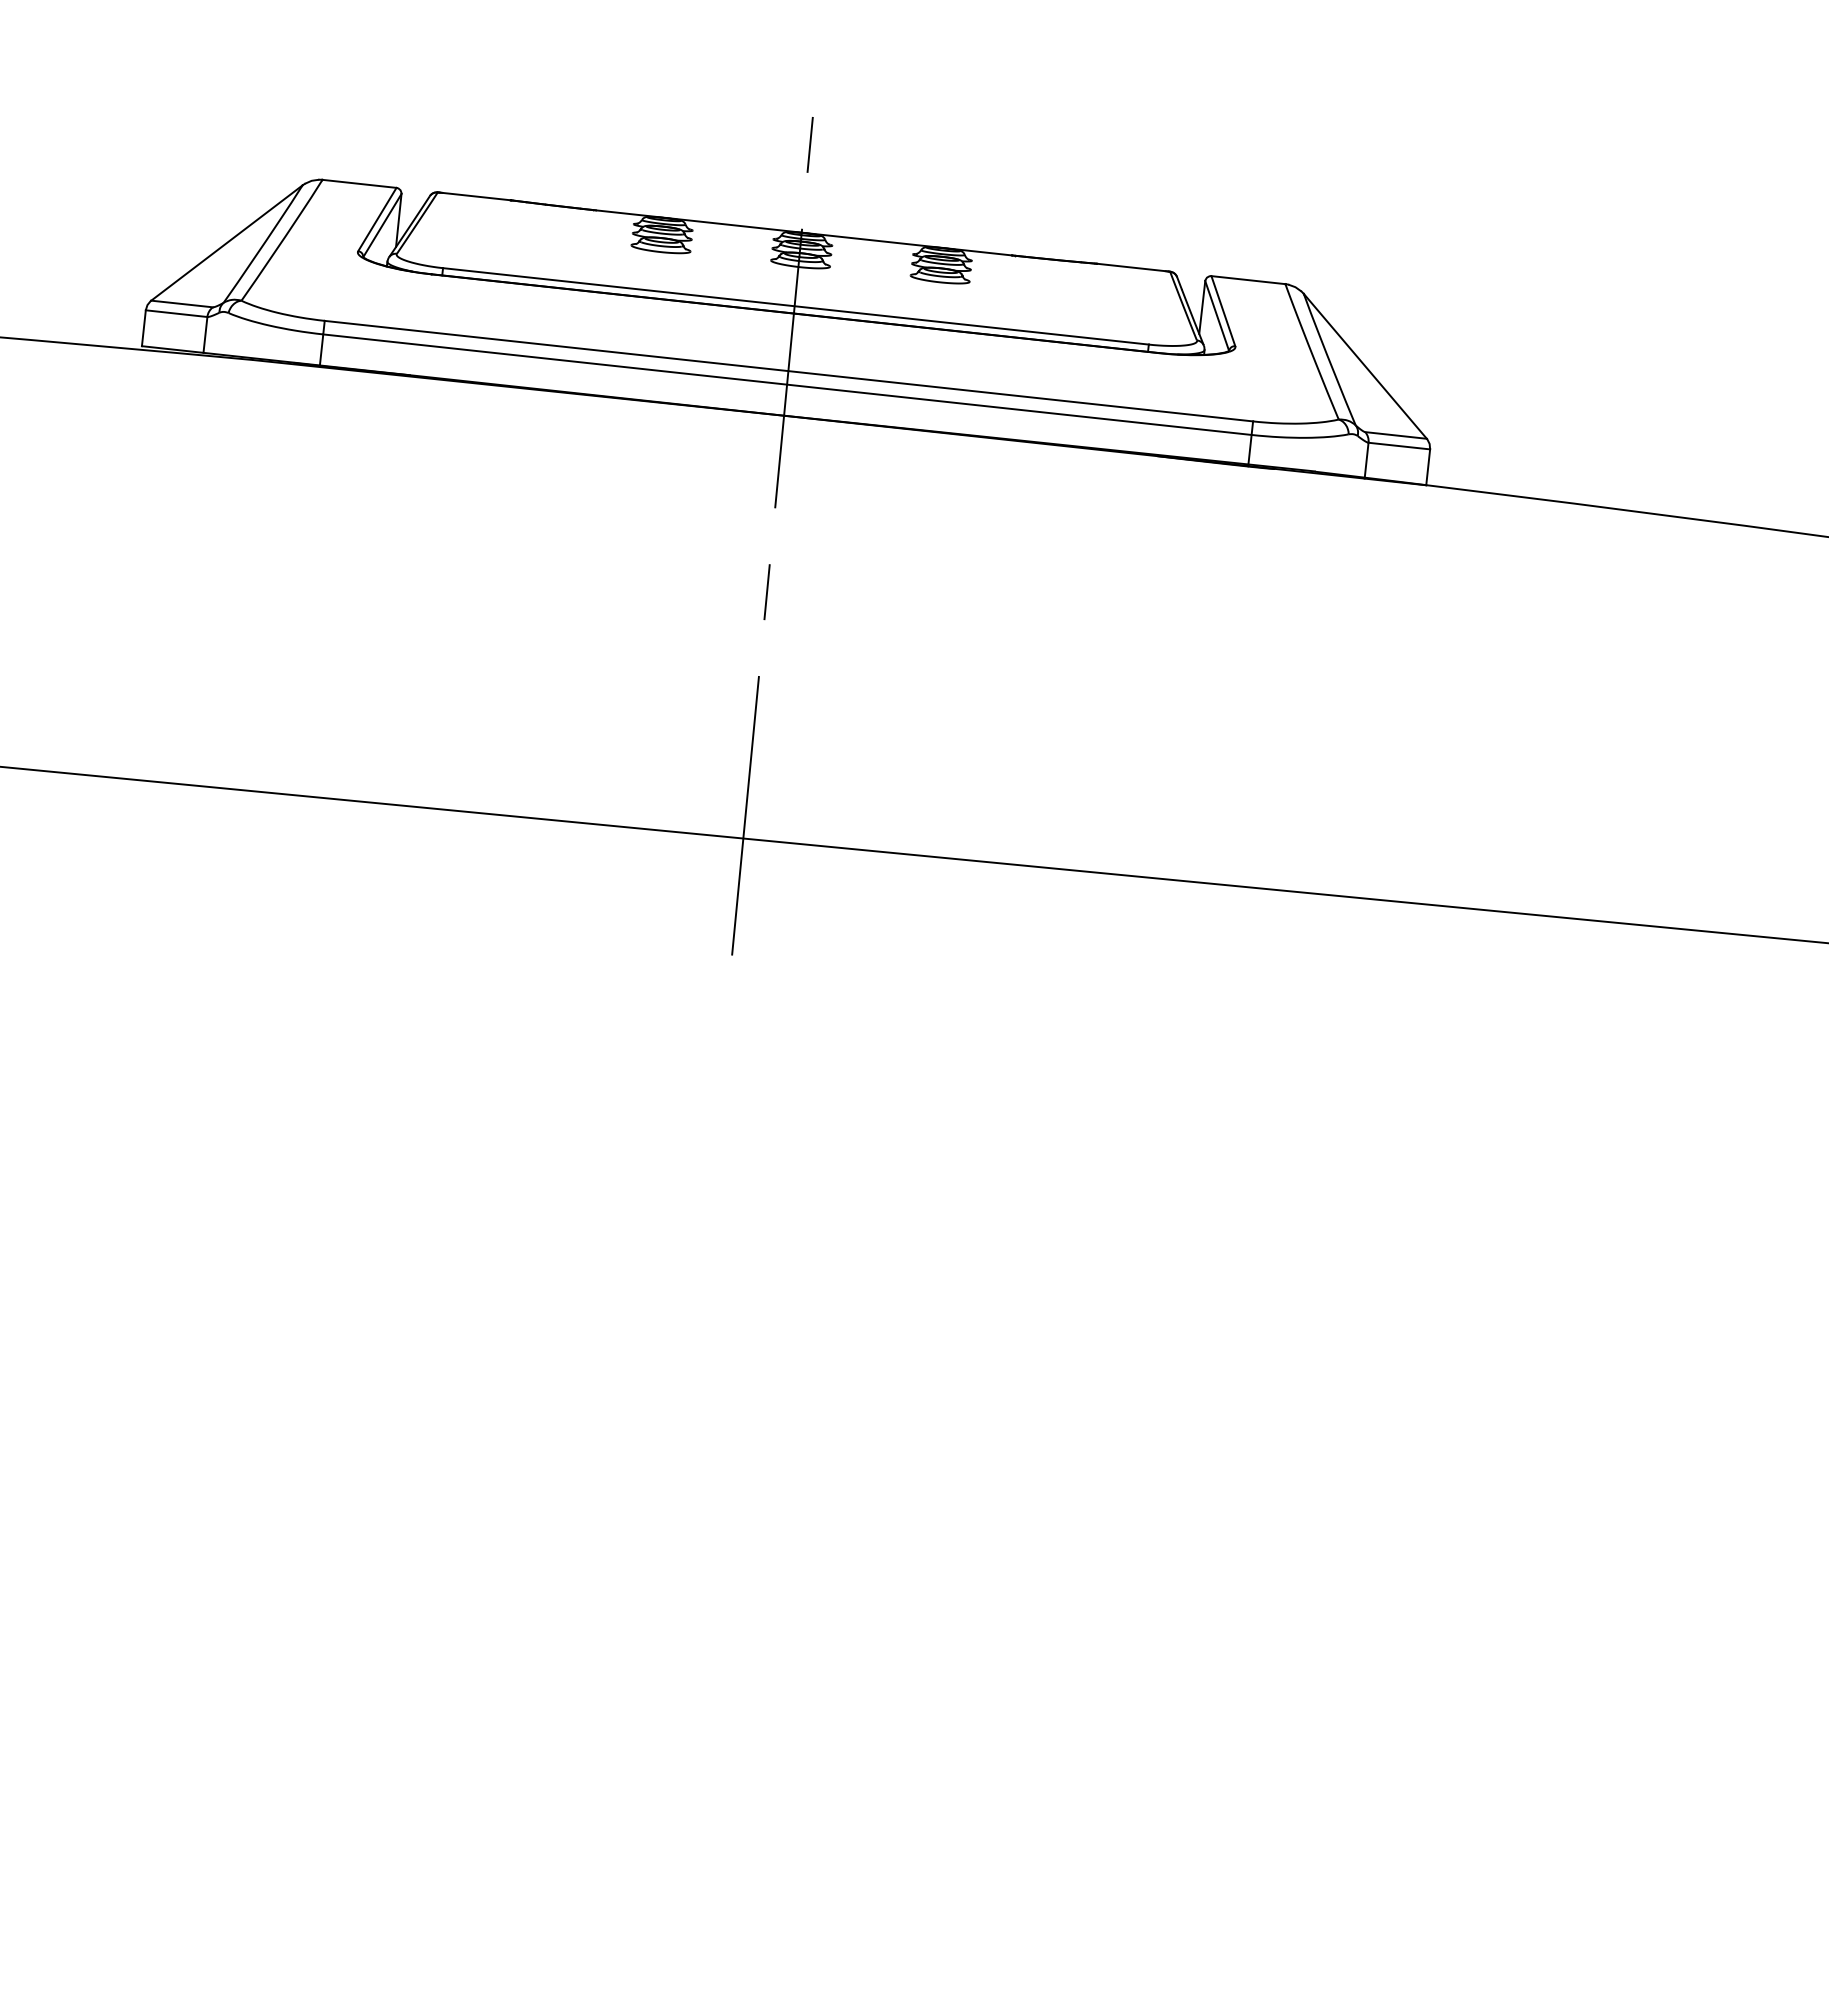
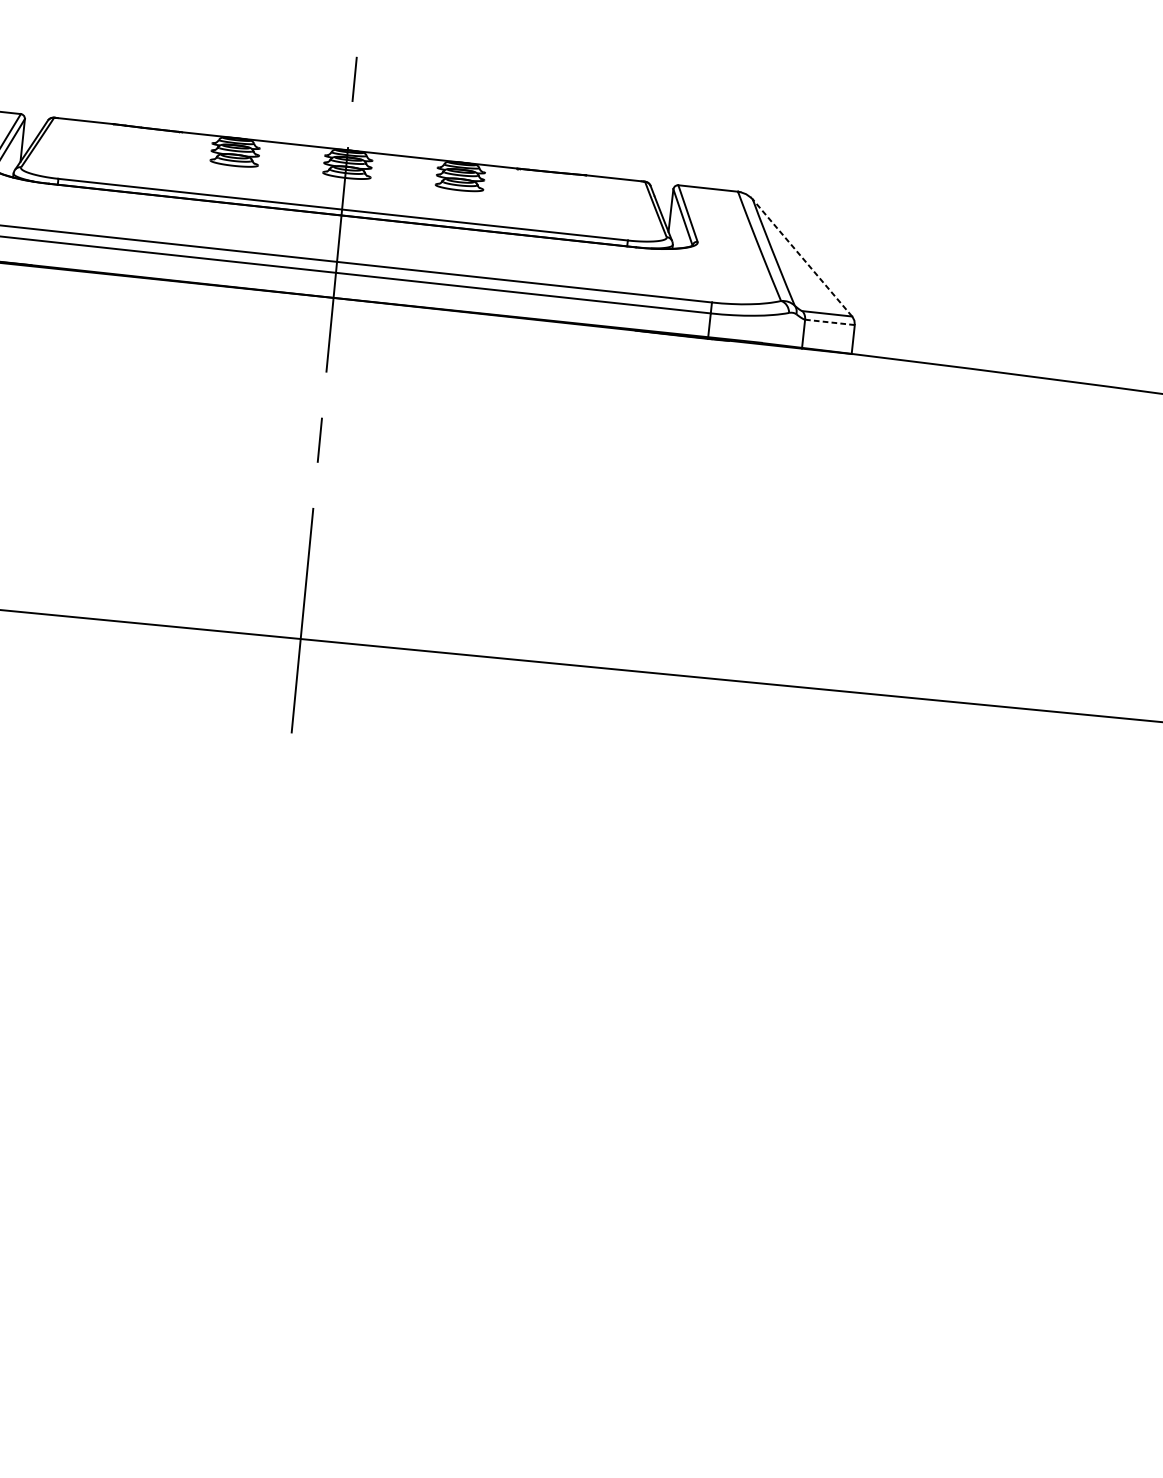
line: (1365, 365) -> (802, 257), solid -> dashed
line: (1399, 446) -> (830, 322), solid -> dashed

